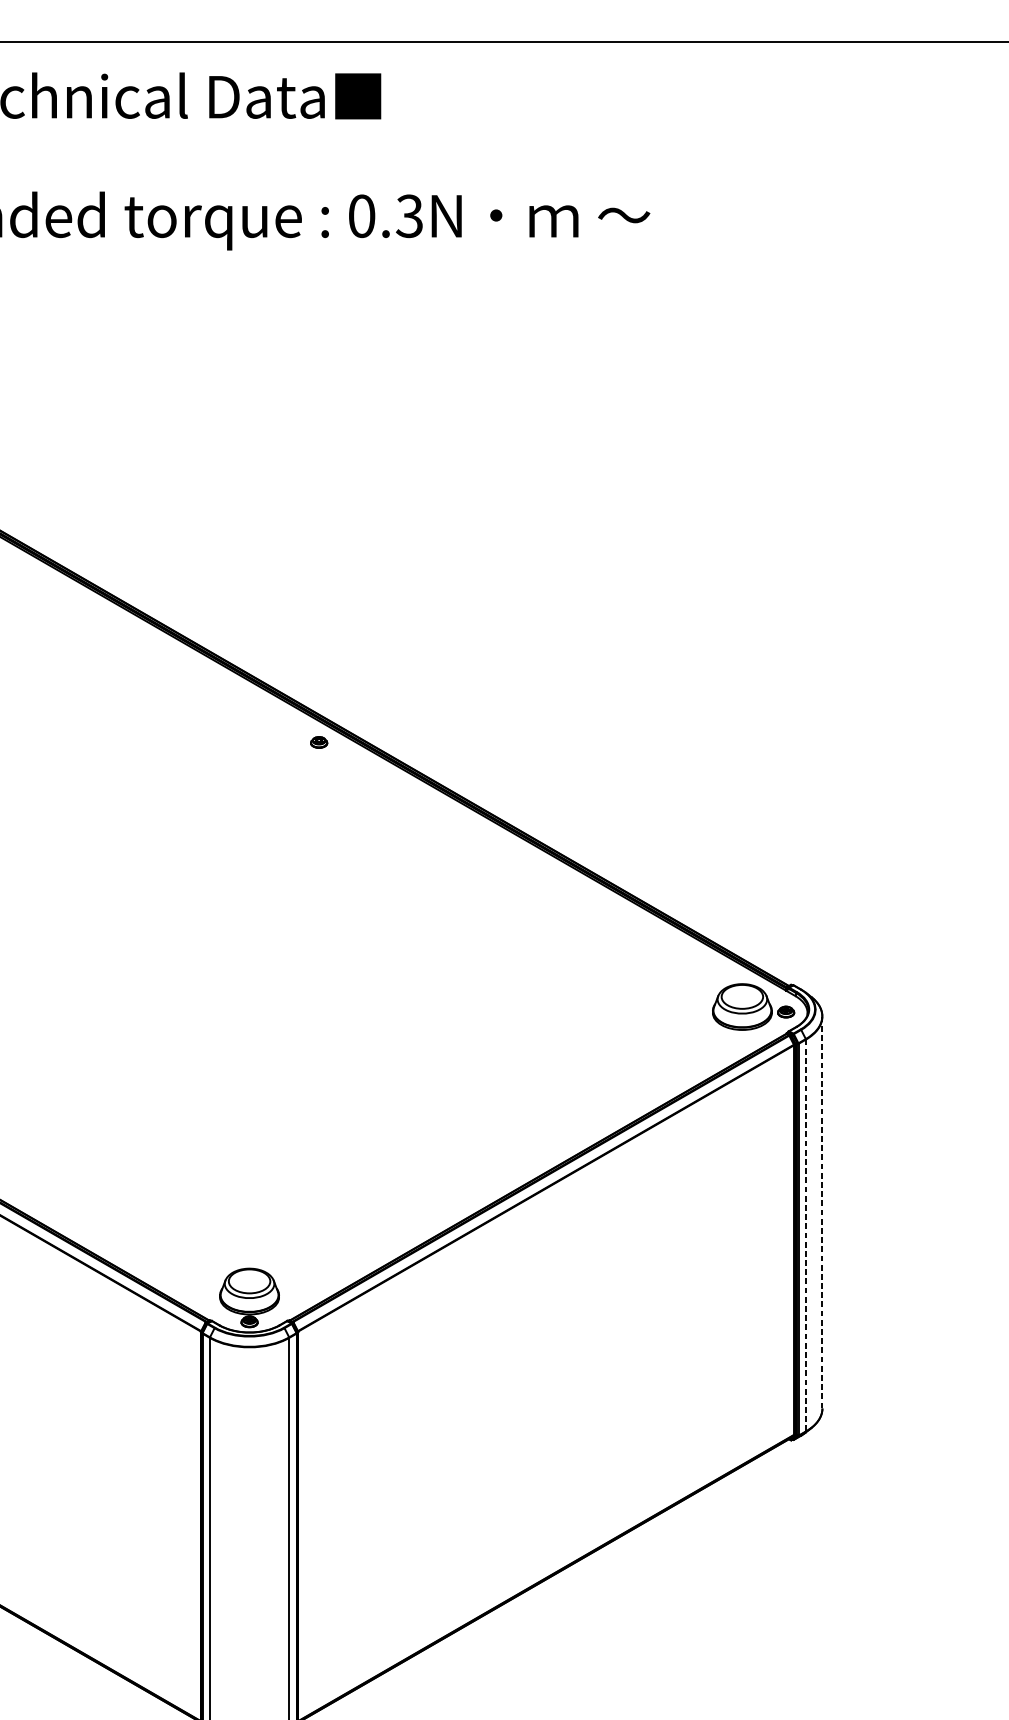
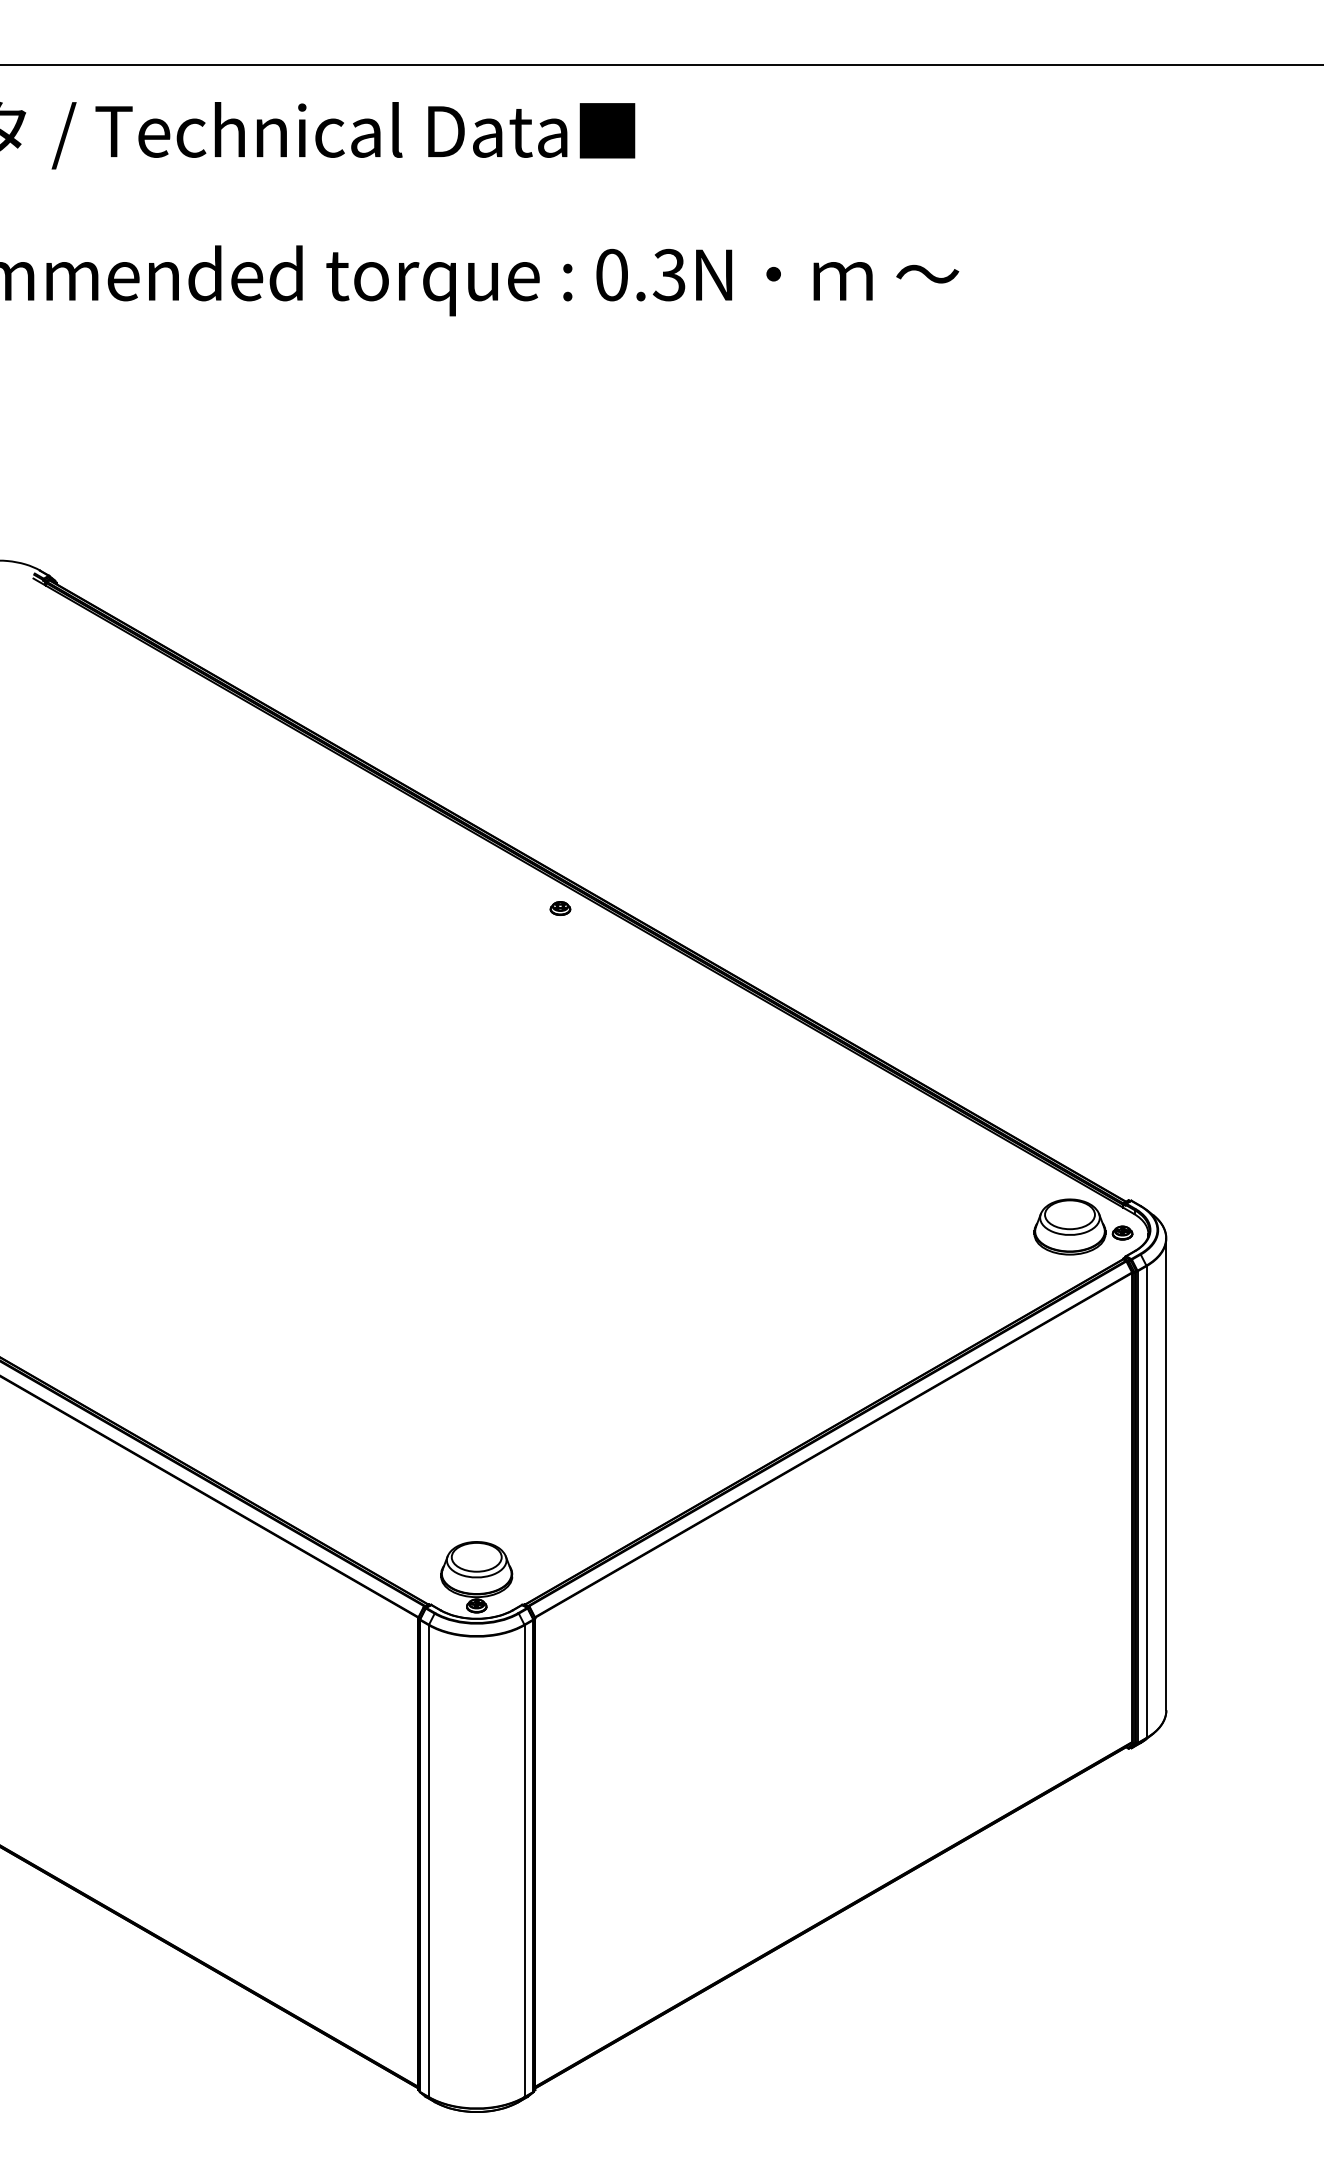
line: (822, 1212) -> (1166, 1474), dashed -> solid
line: (805, 1235) -> (1146, 1502), dashed -> solid

